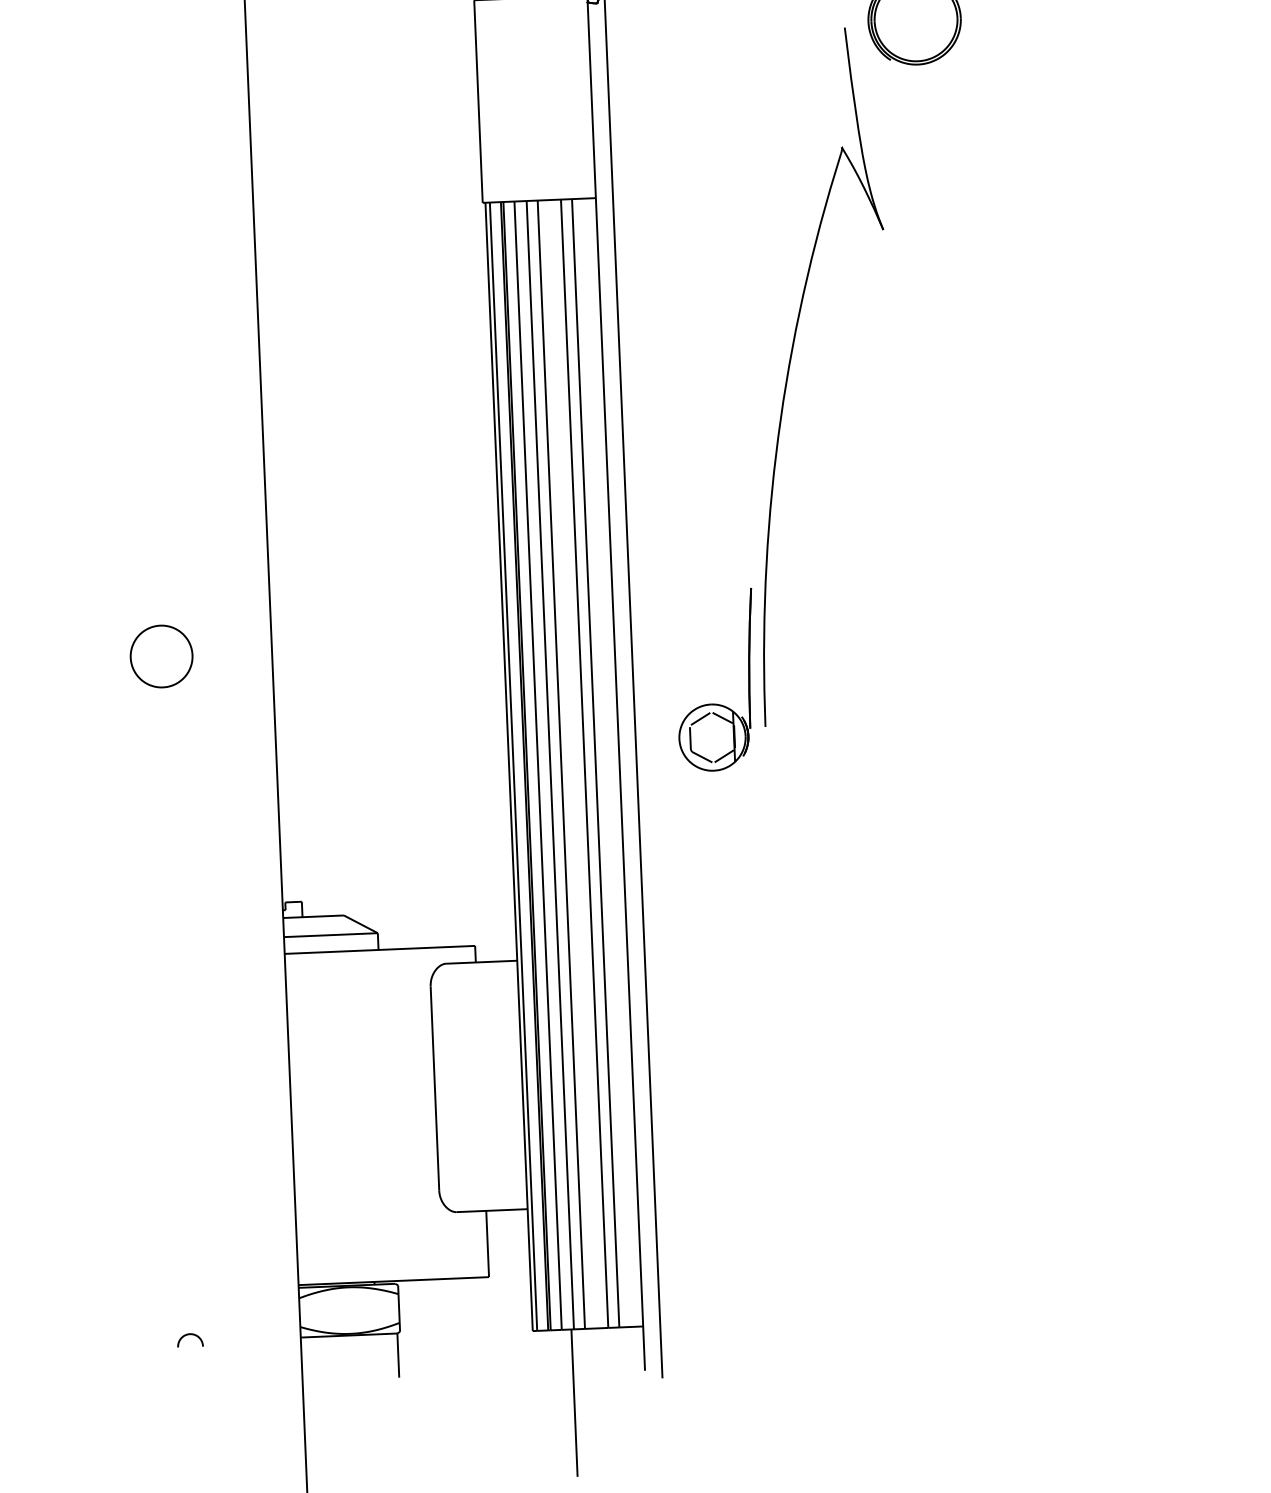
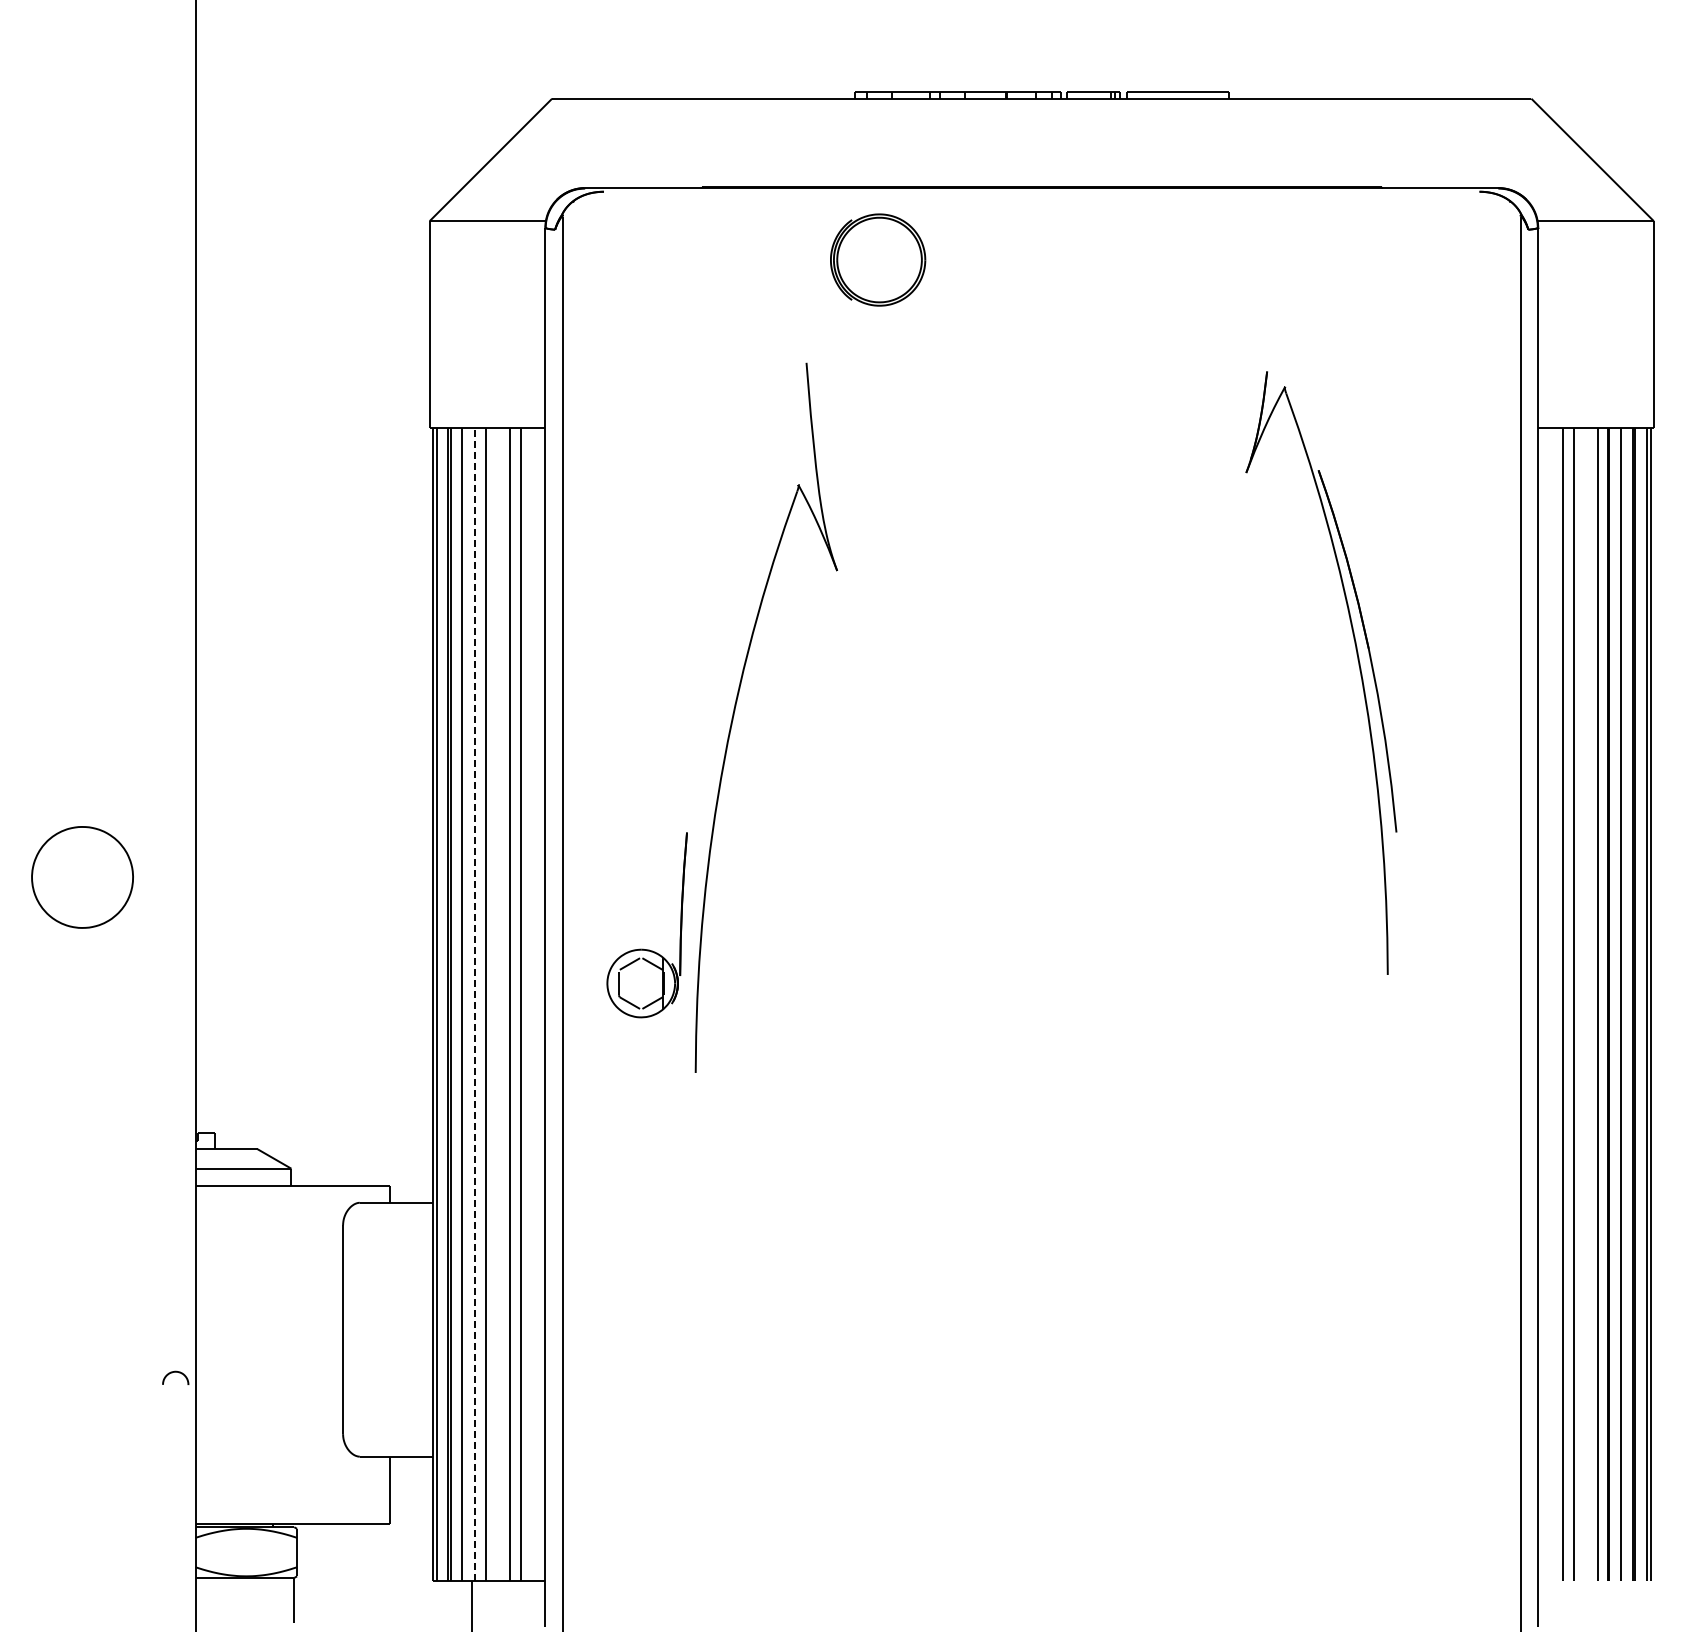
part: (789, 371) -> (735, 711), moved
part: (161, 655) -> (82, 876), size x1.6
line: (550, 764) -> (474, 1004), solid -> dashed
curve: (189, 1334) -> (175, 1372), moved

